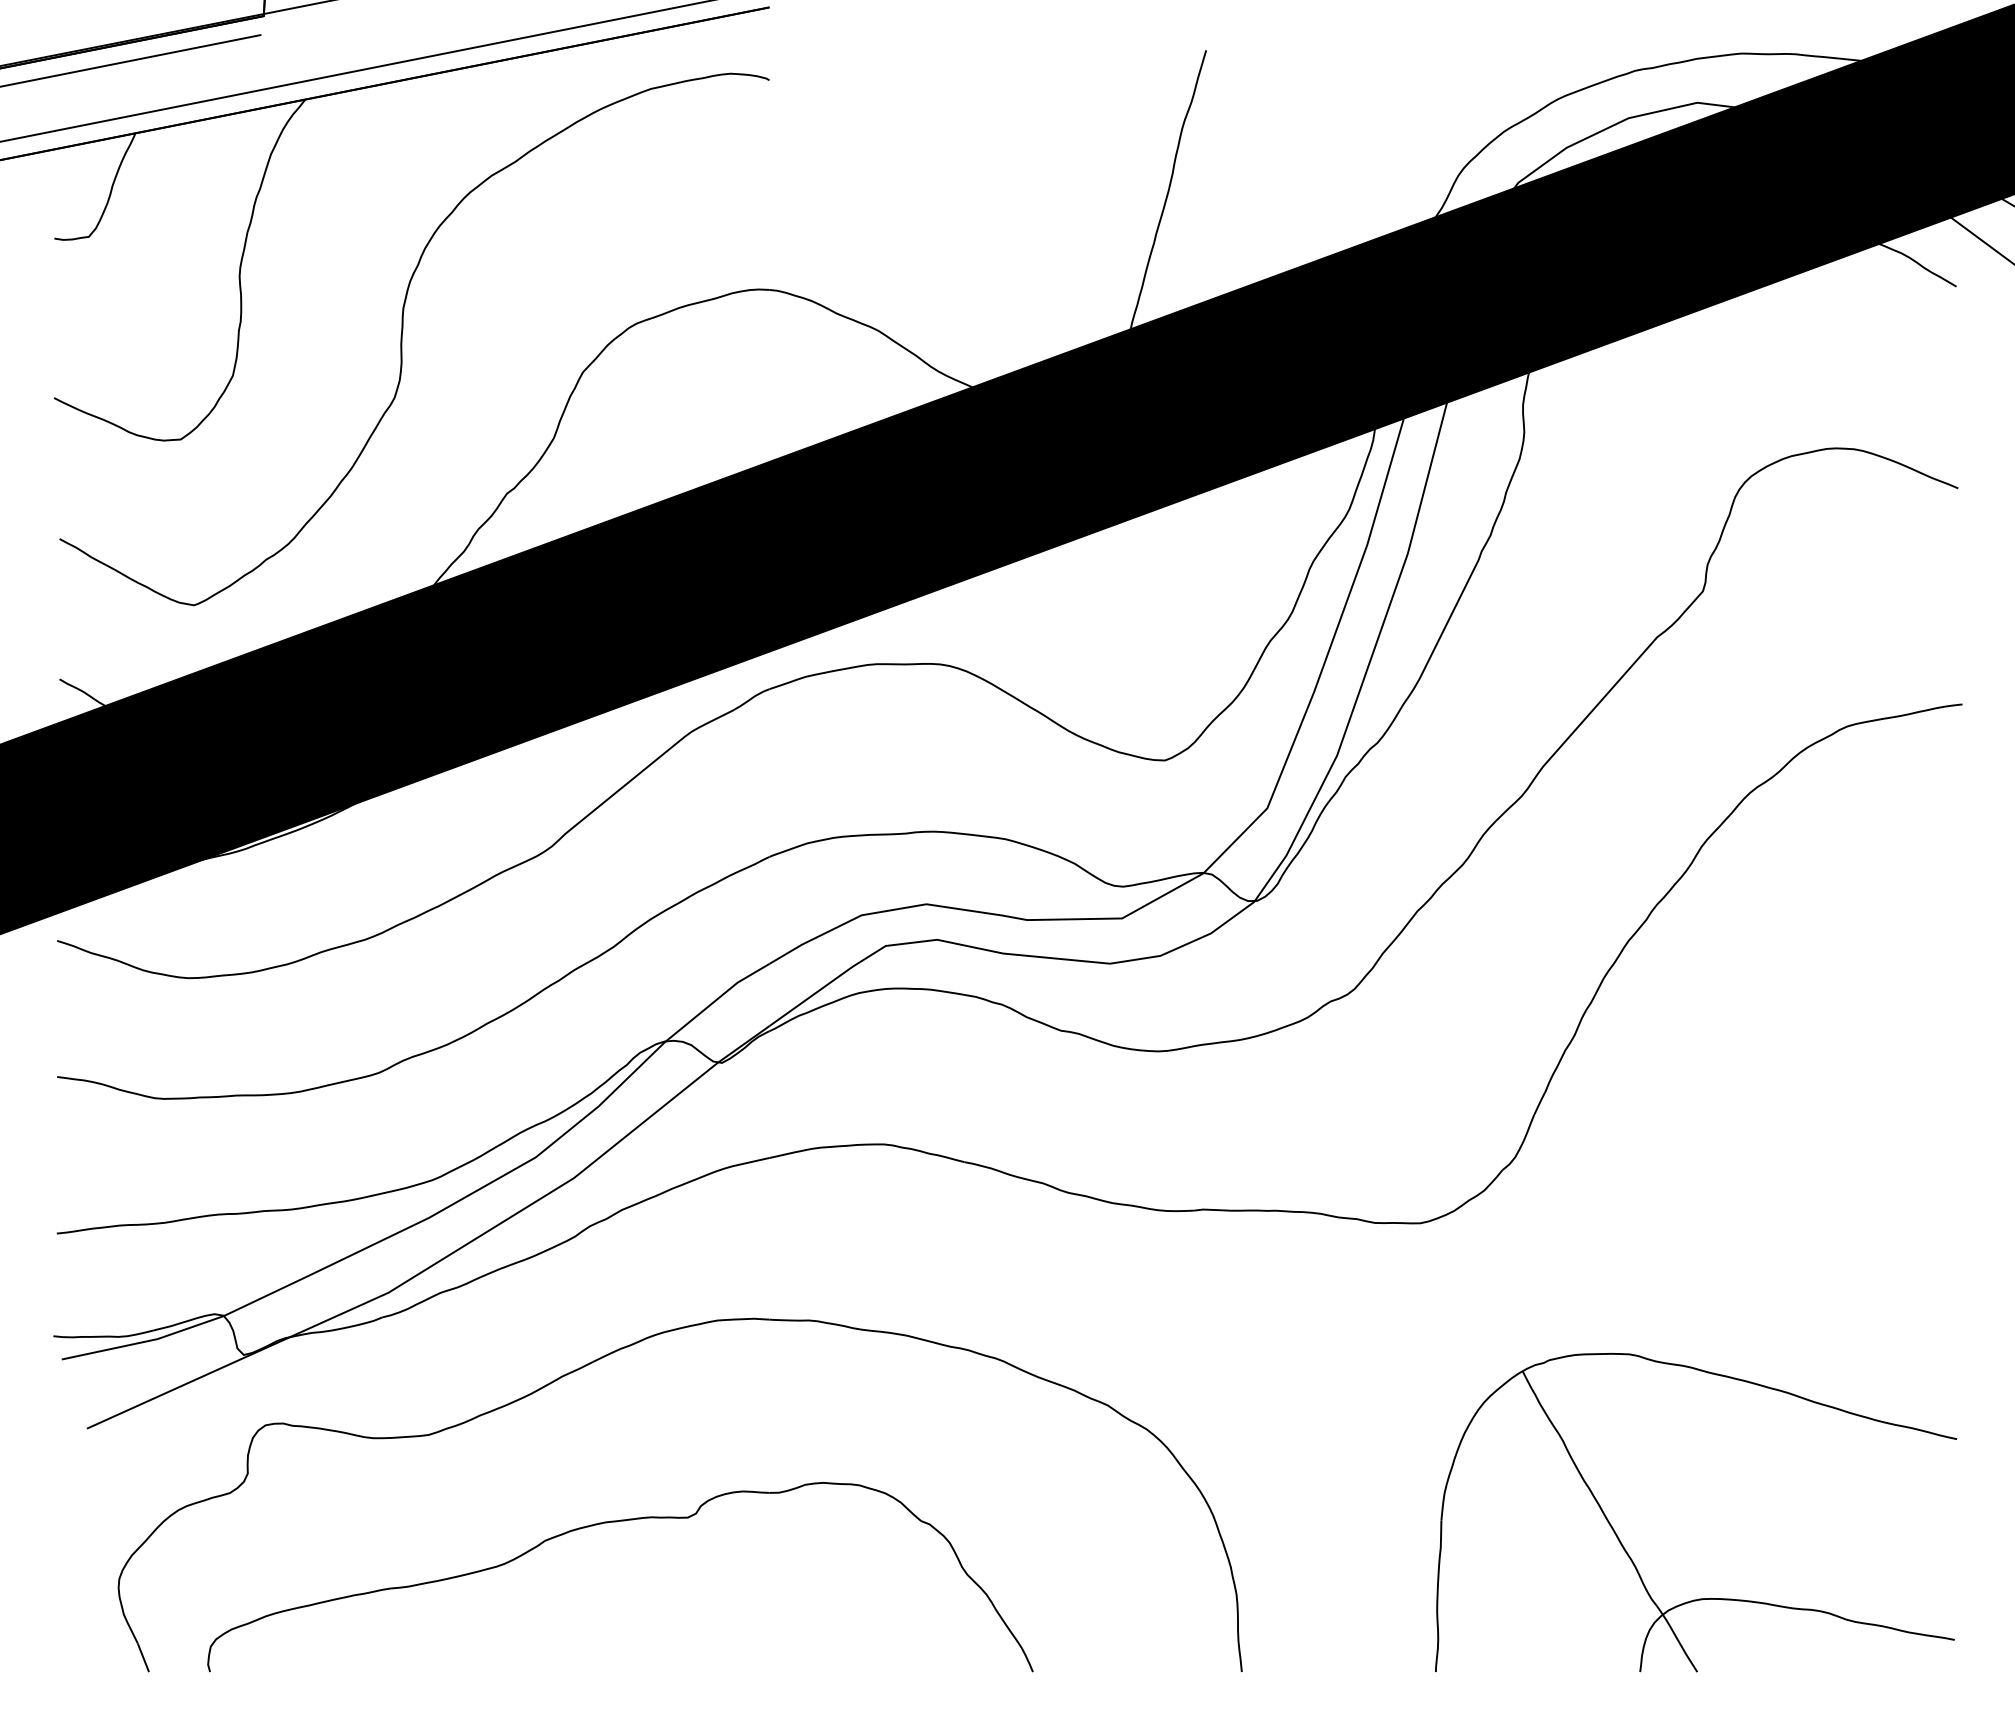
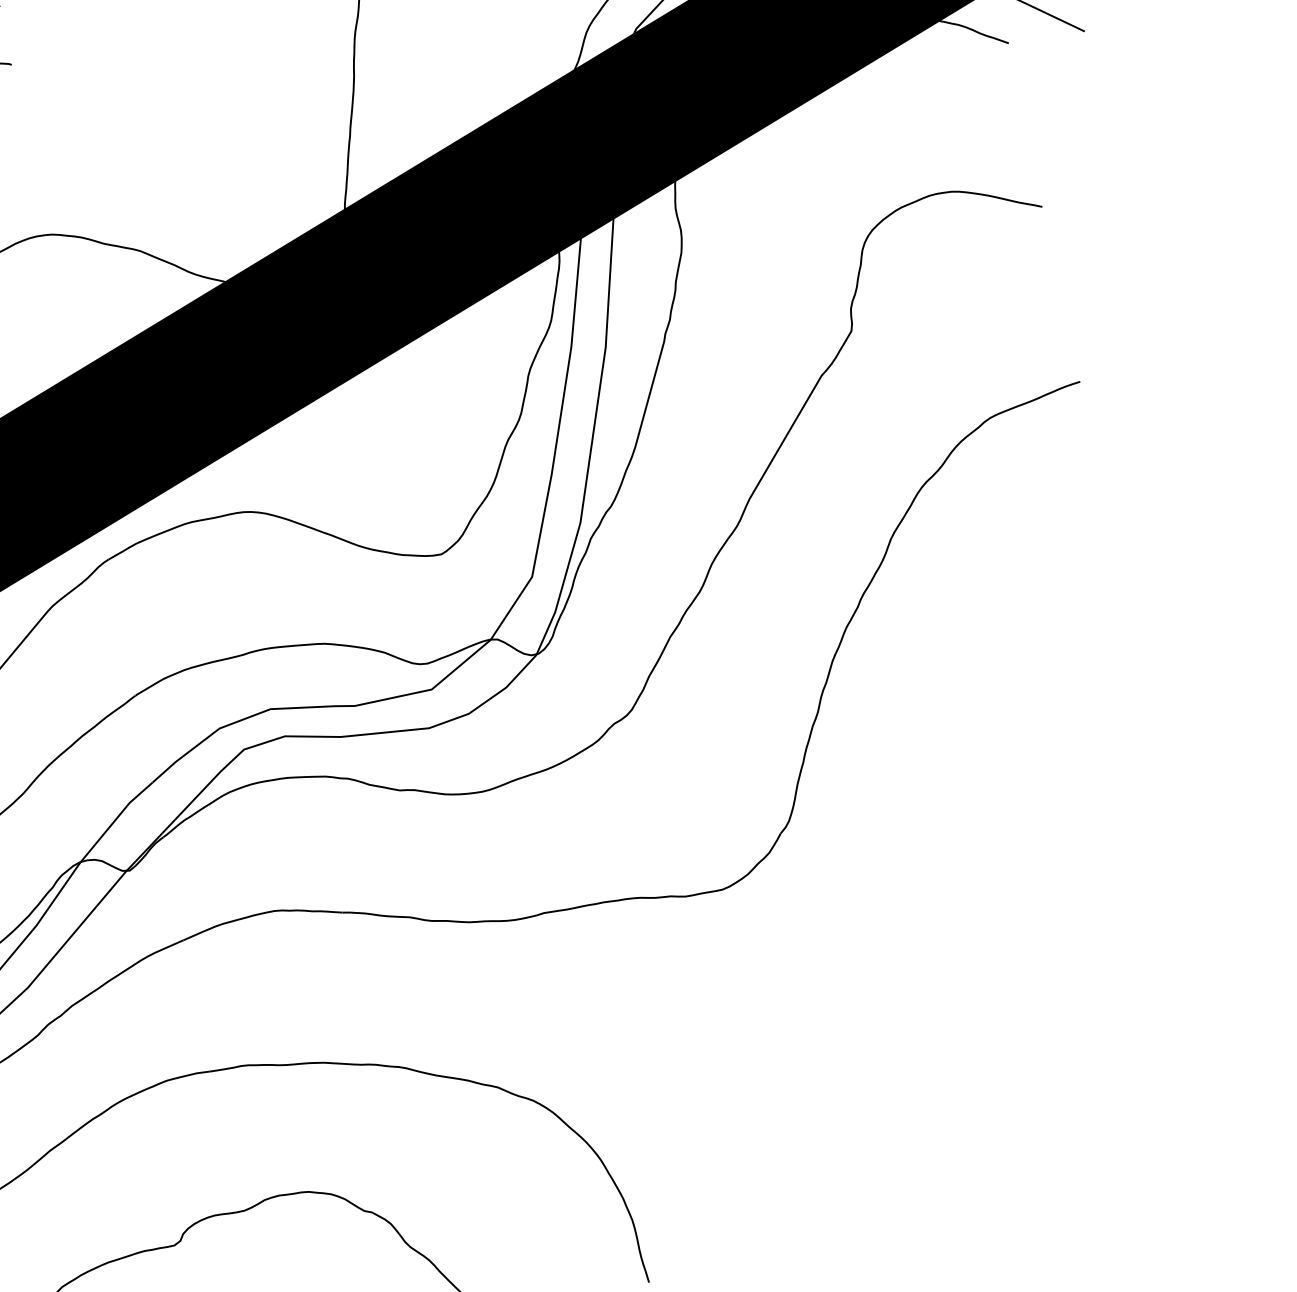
part: (1630, 1556) -> (946, 1126), removed

